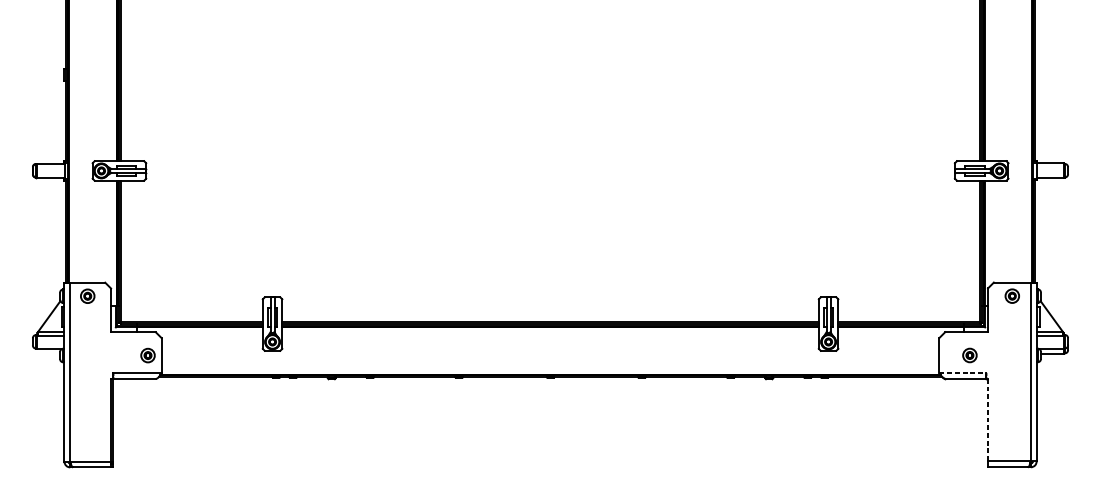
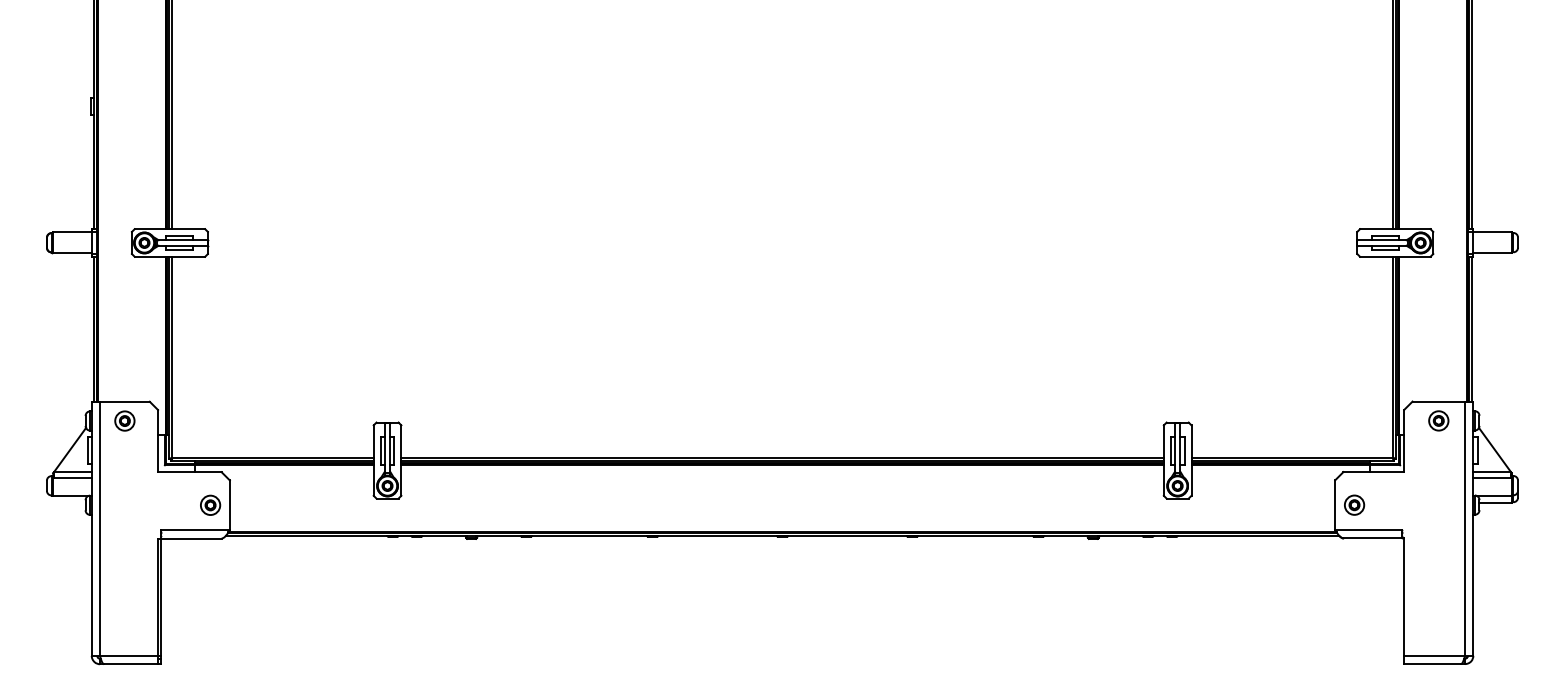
part: (969, 354) -> (1354, 504), moved
line: (962, 373) -> (1368, 530), dashed -> solid
line: (988, 420) -> (1404, 597), dashed -> solid

